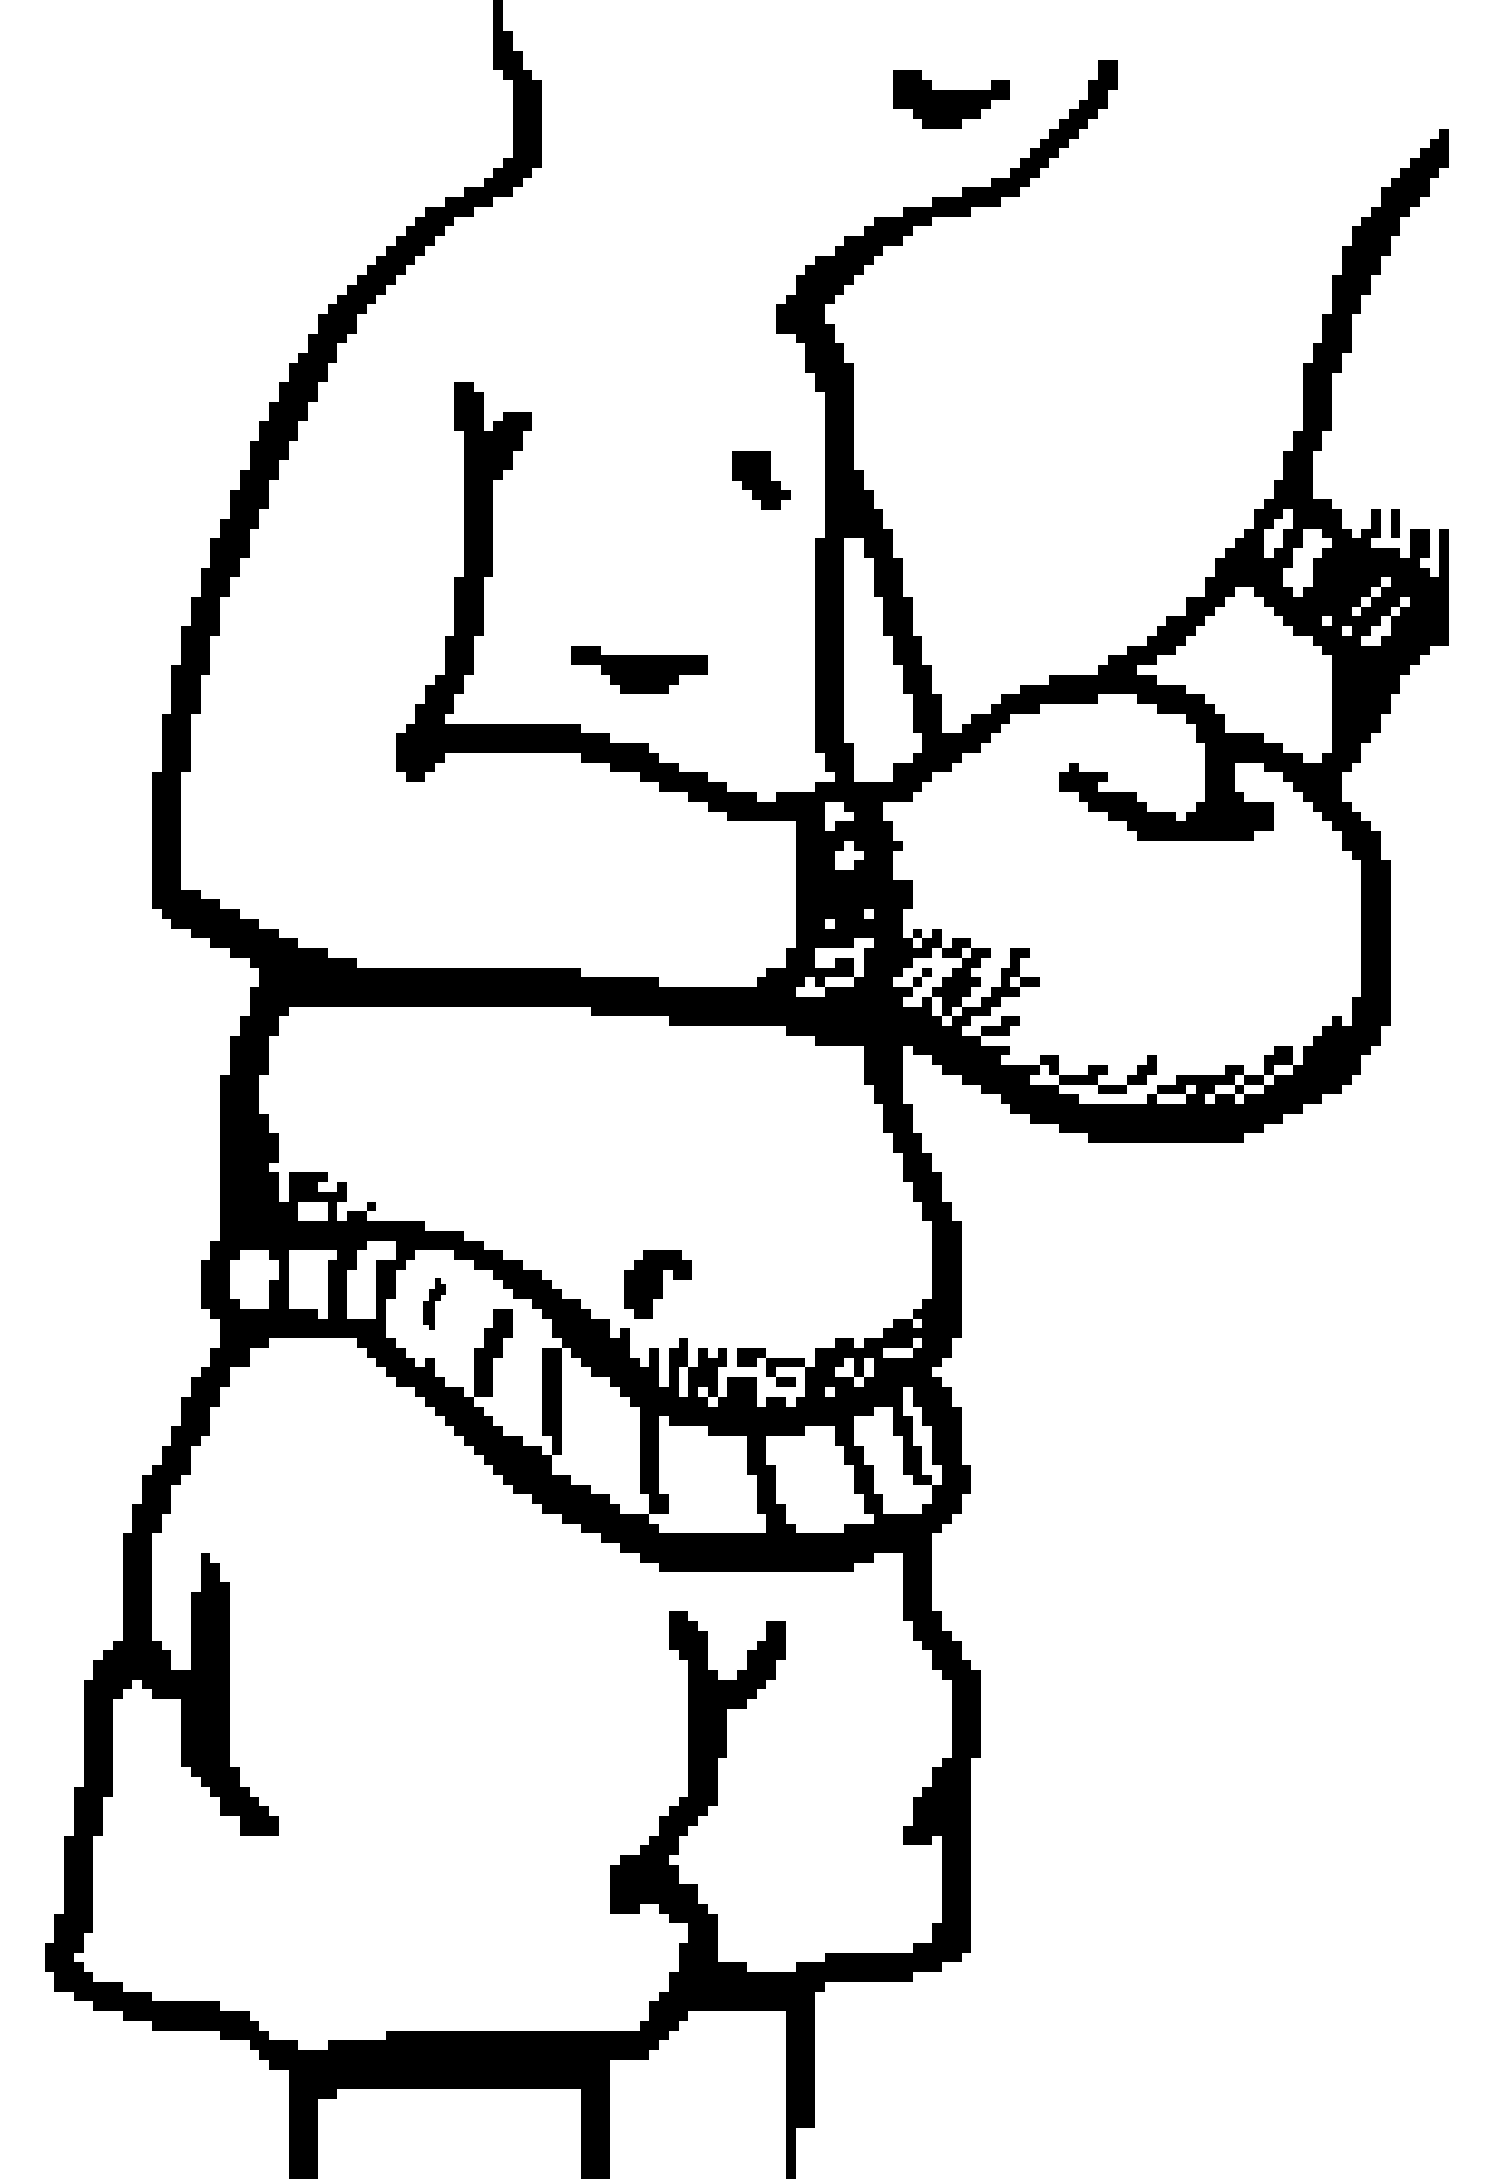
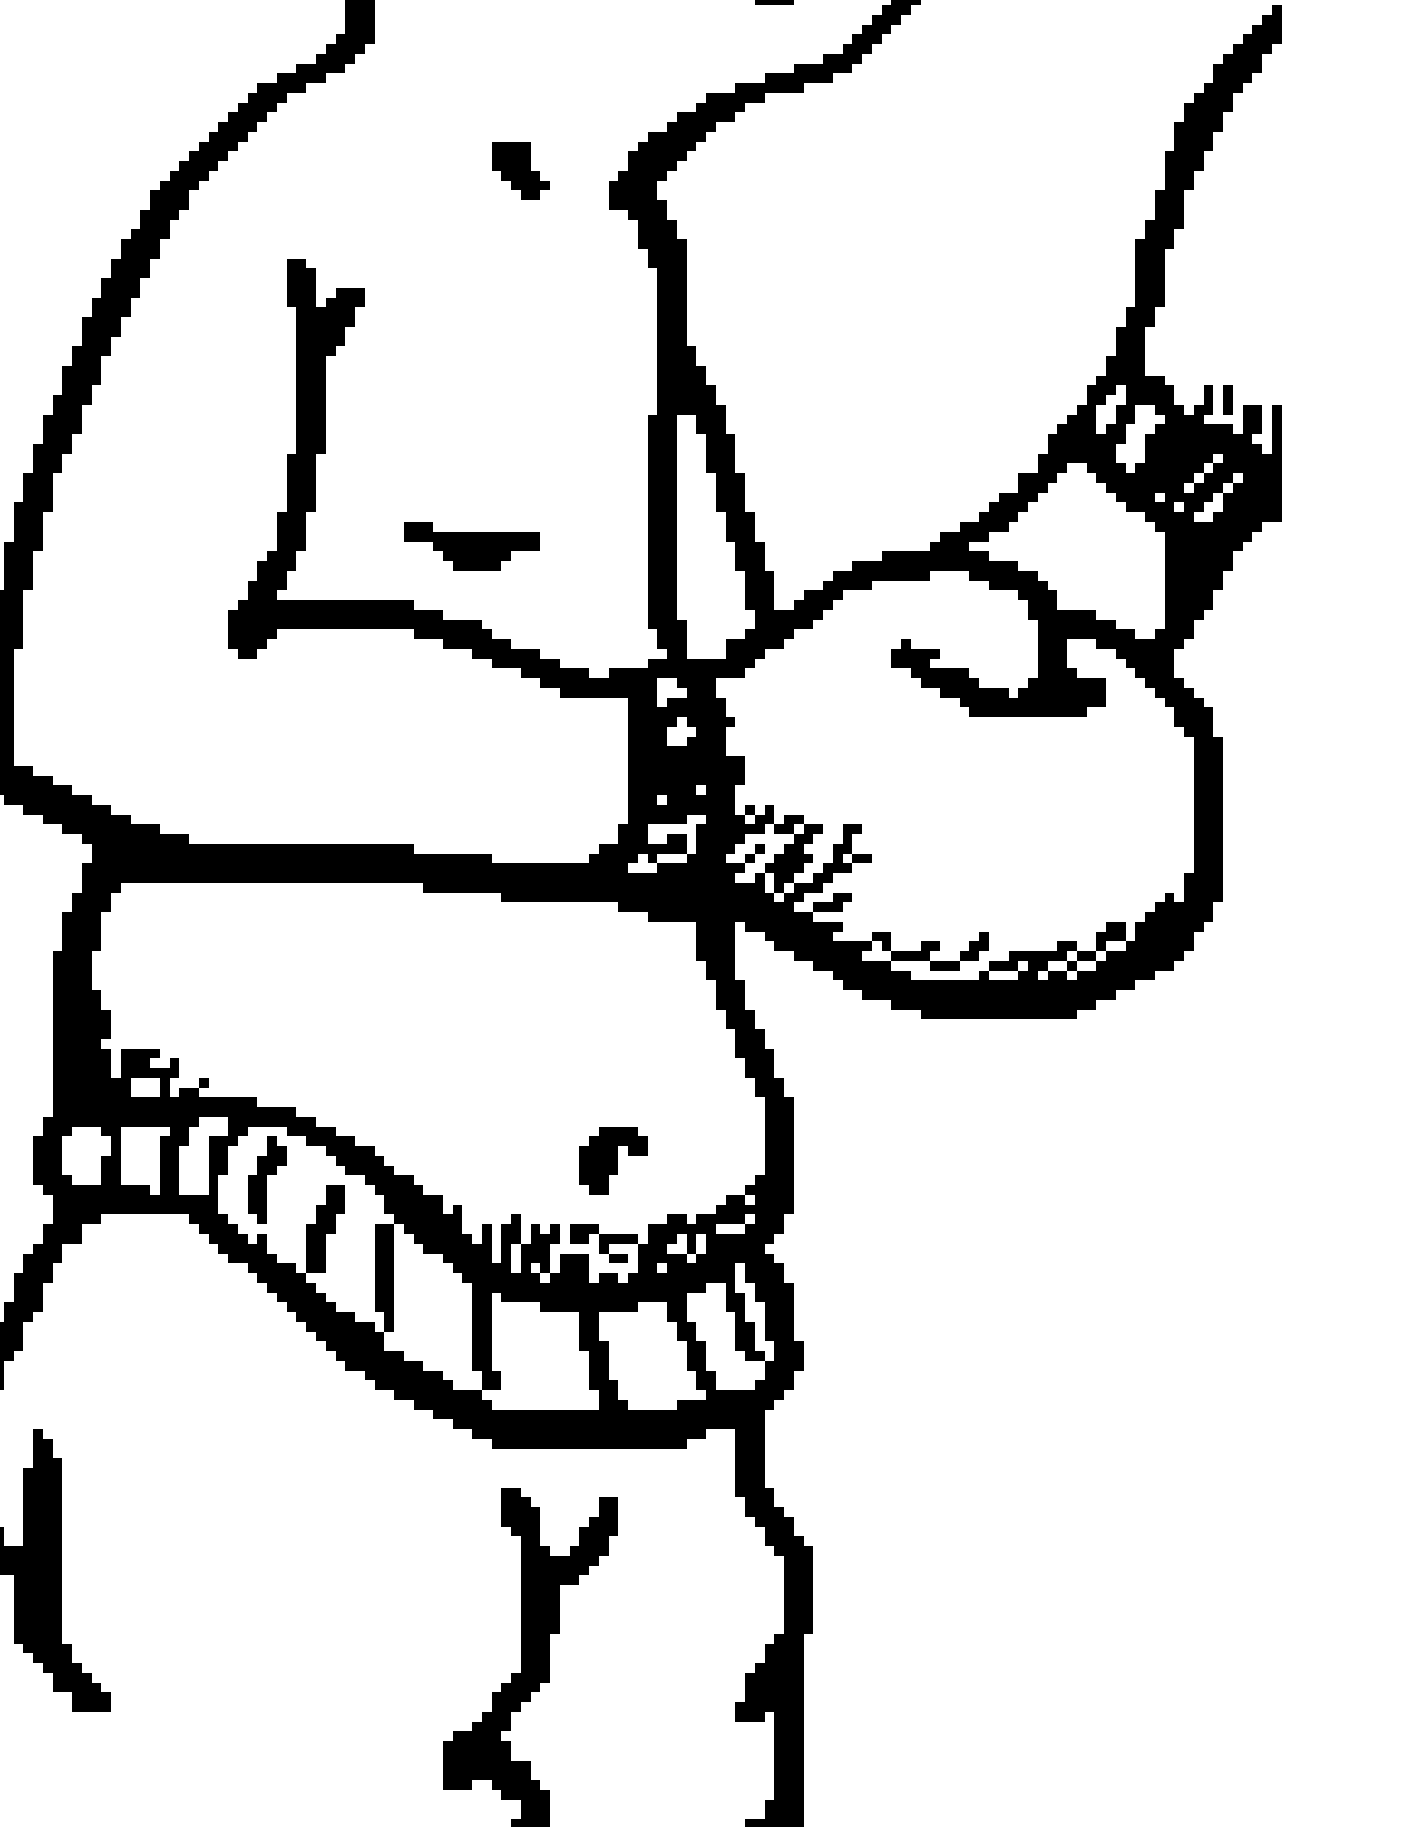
part: (761, 480) -> (520, 170), moved
part: (657, 1284) -> (612, 1160), moved
part: (434, 1303) -> (266, 1179), size x1.67

